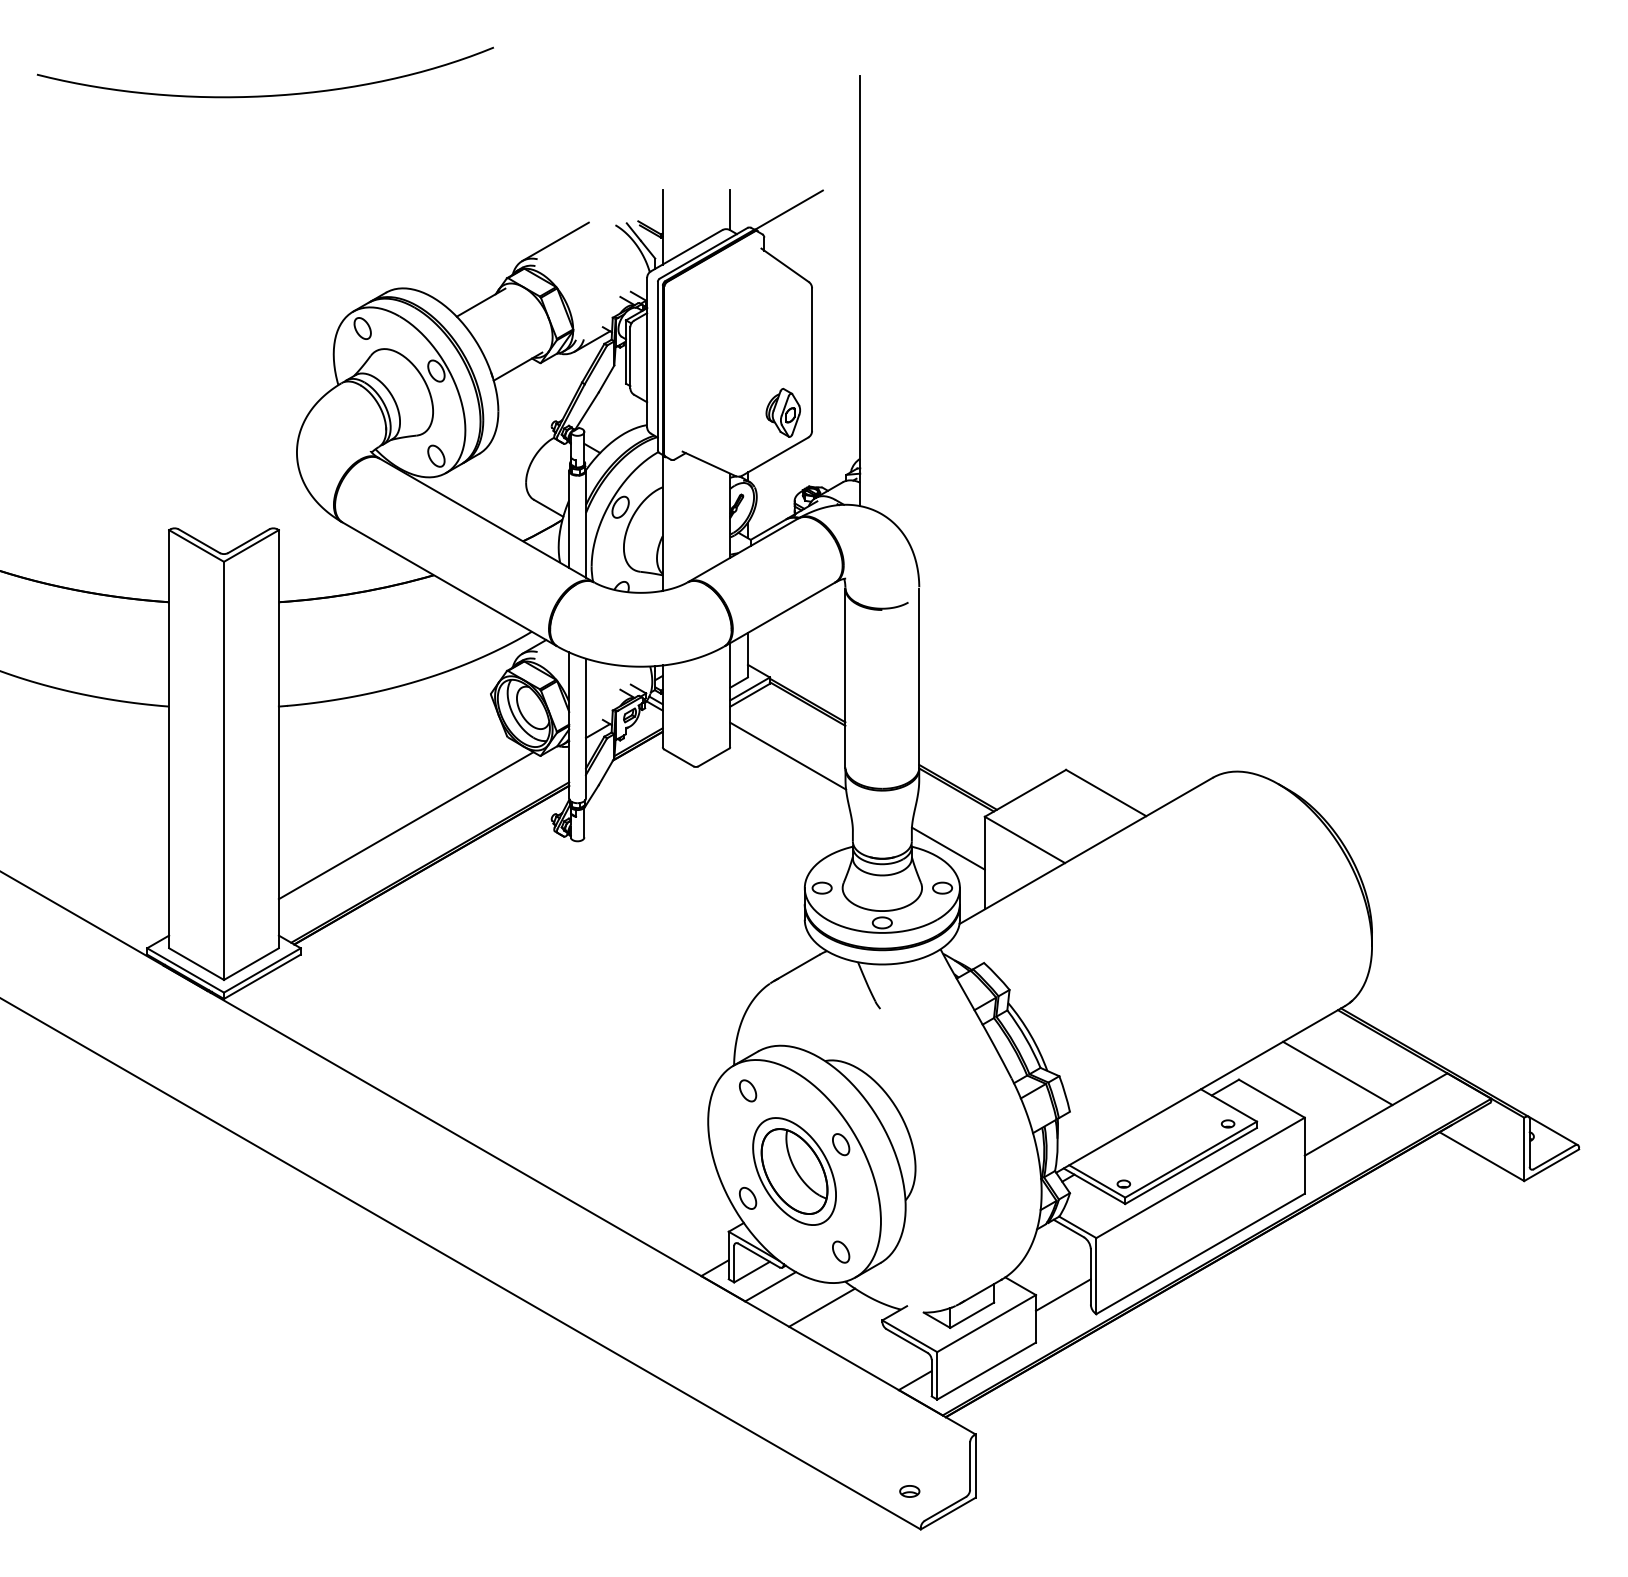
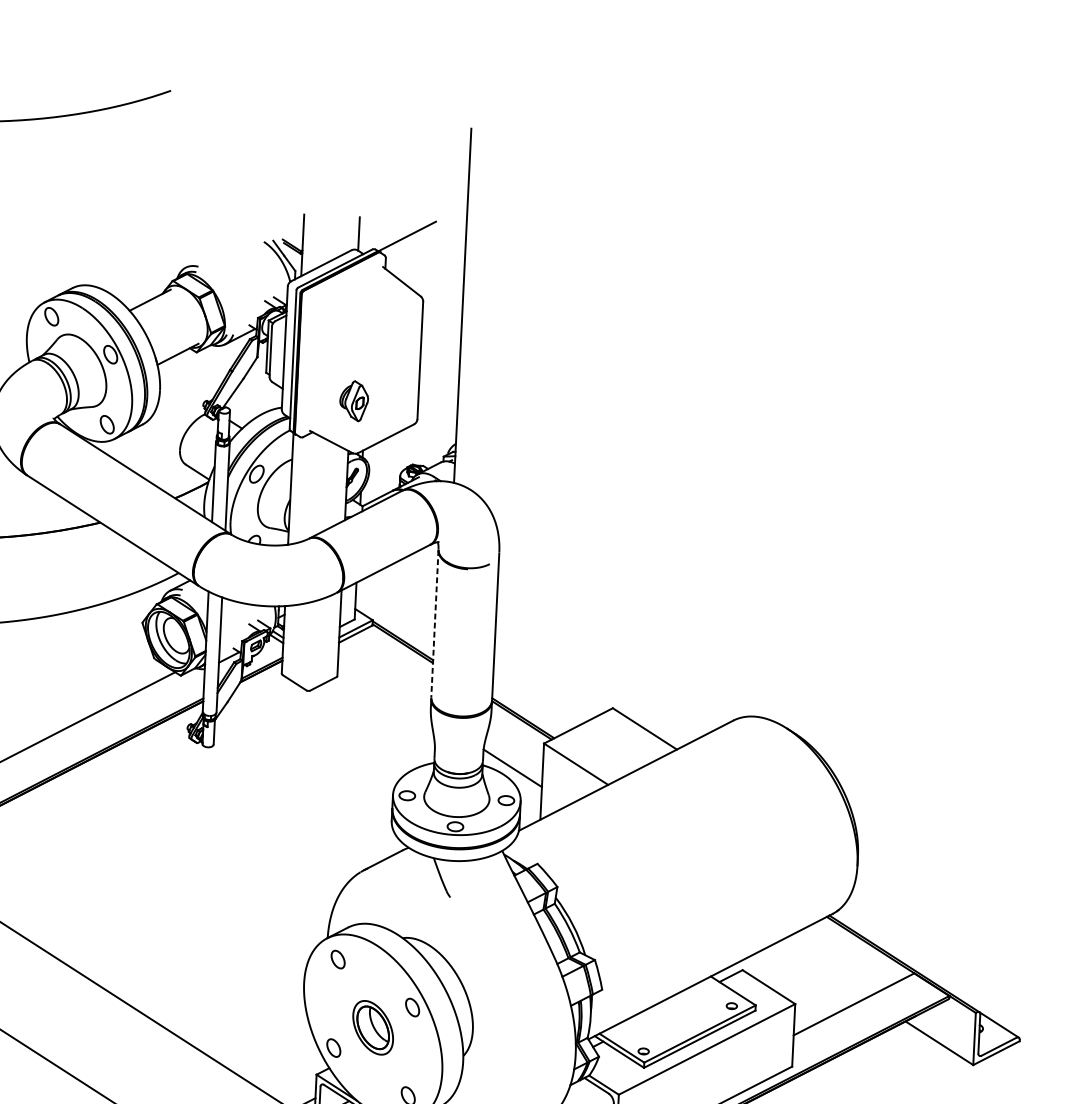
line: (555, 241) -> (213, 252), removed
part: (782, 412) -> (353, 400), moved
line: (845, 678) -> (434, 624), solid -> dashed
line: (788, 755) -> (384, 685), removed
line: (1337, 1073) -> (823, 969), removed
part: (794, 1171) -> (373, 1027), size x0.6

